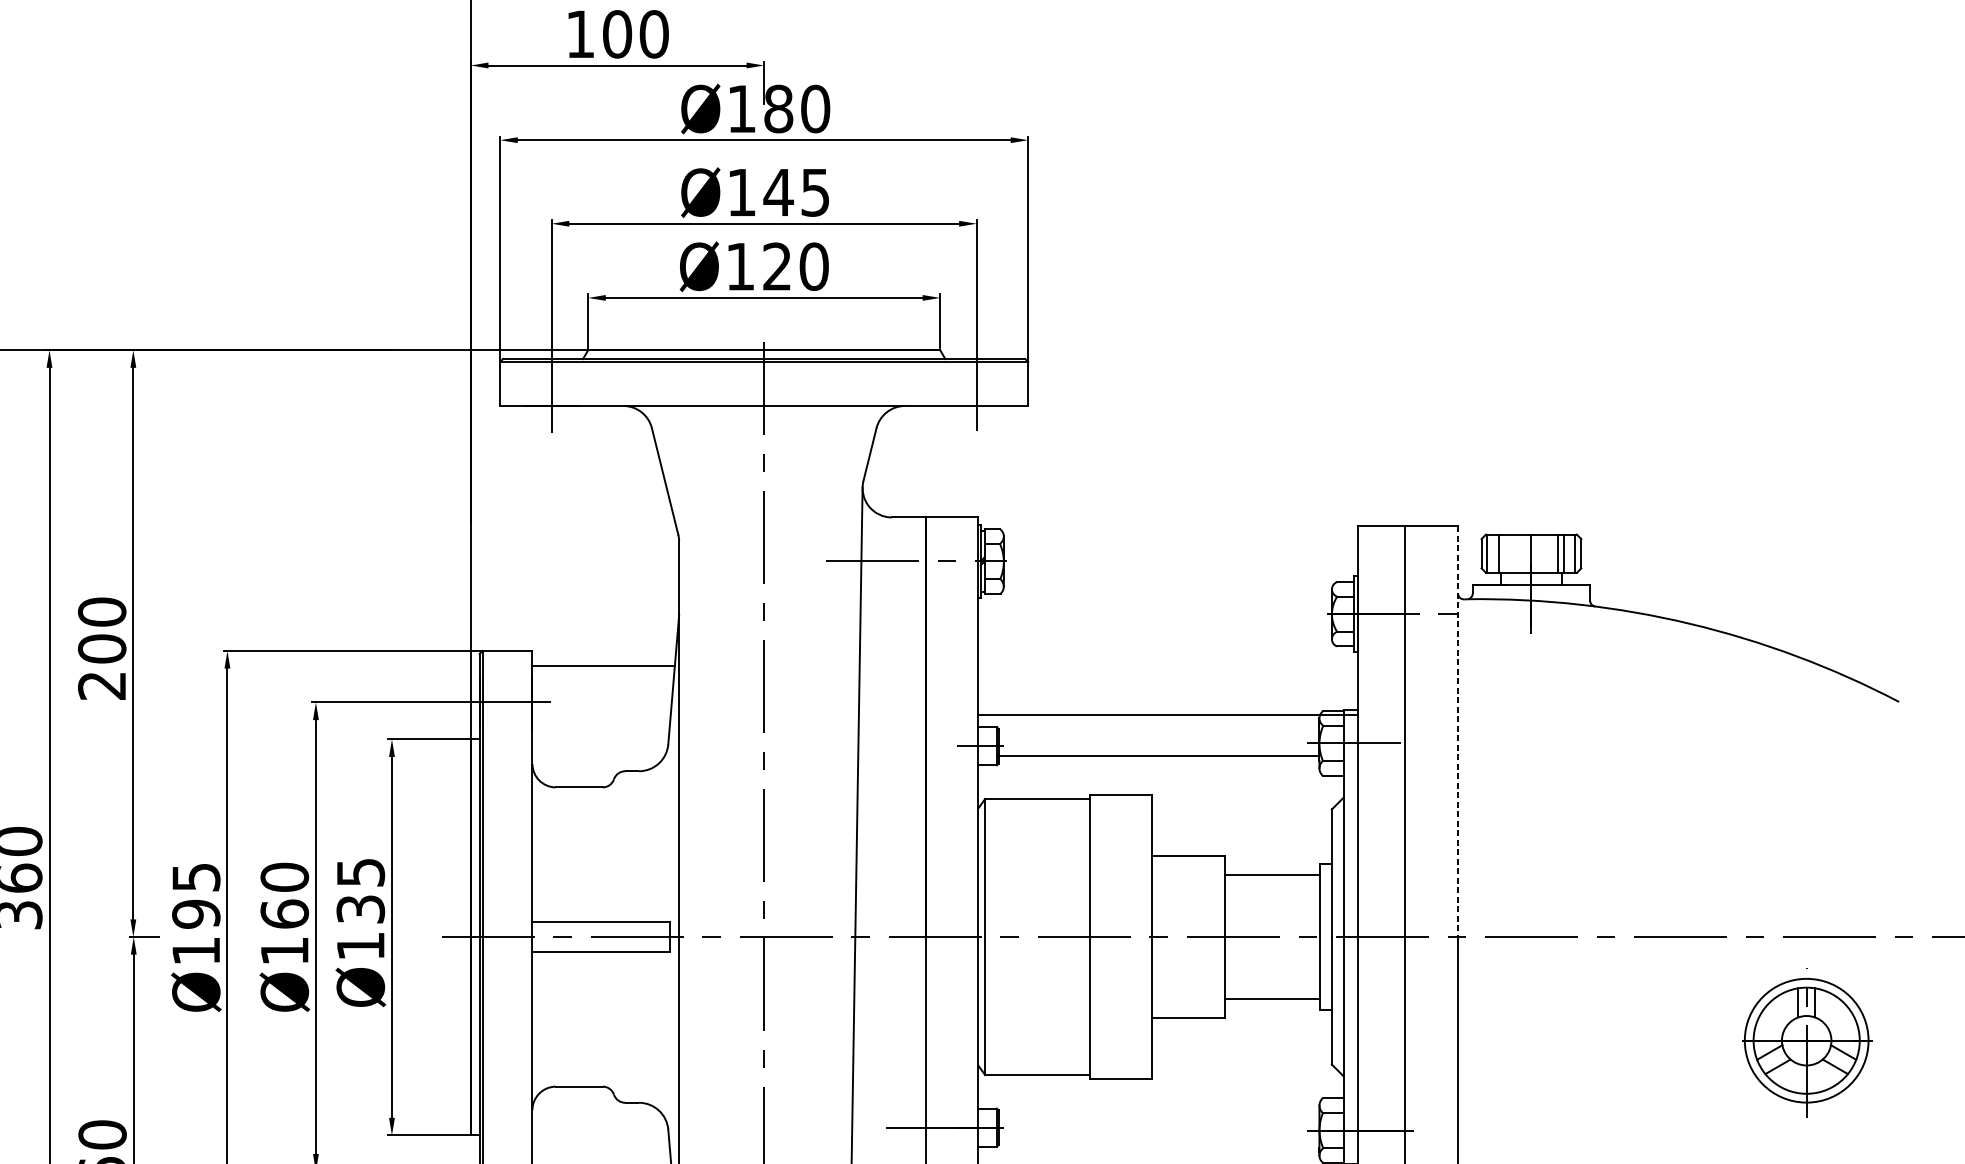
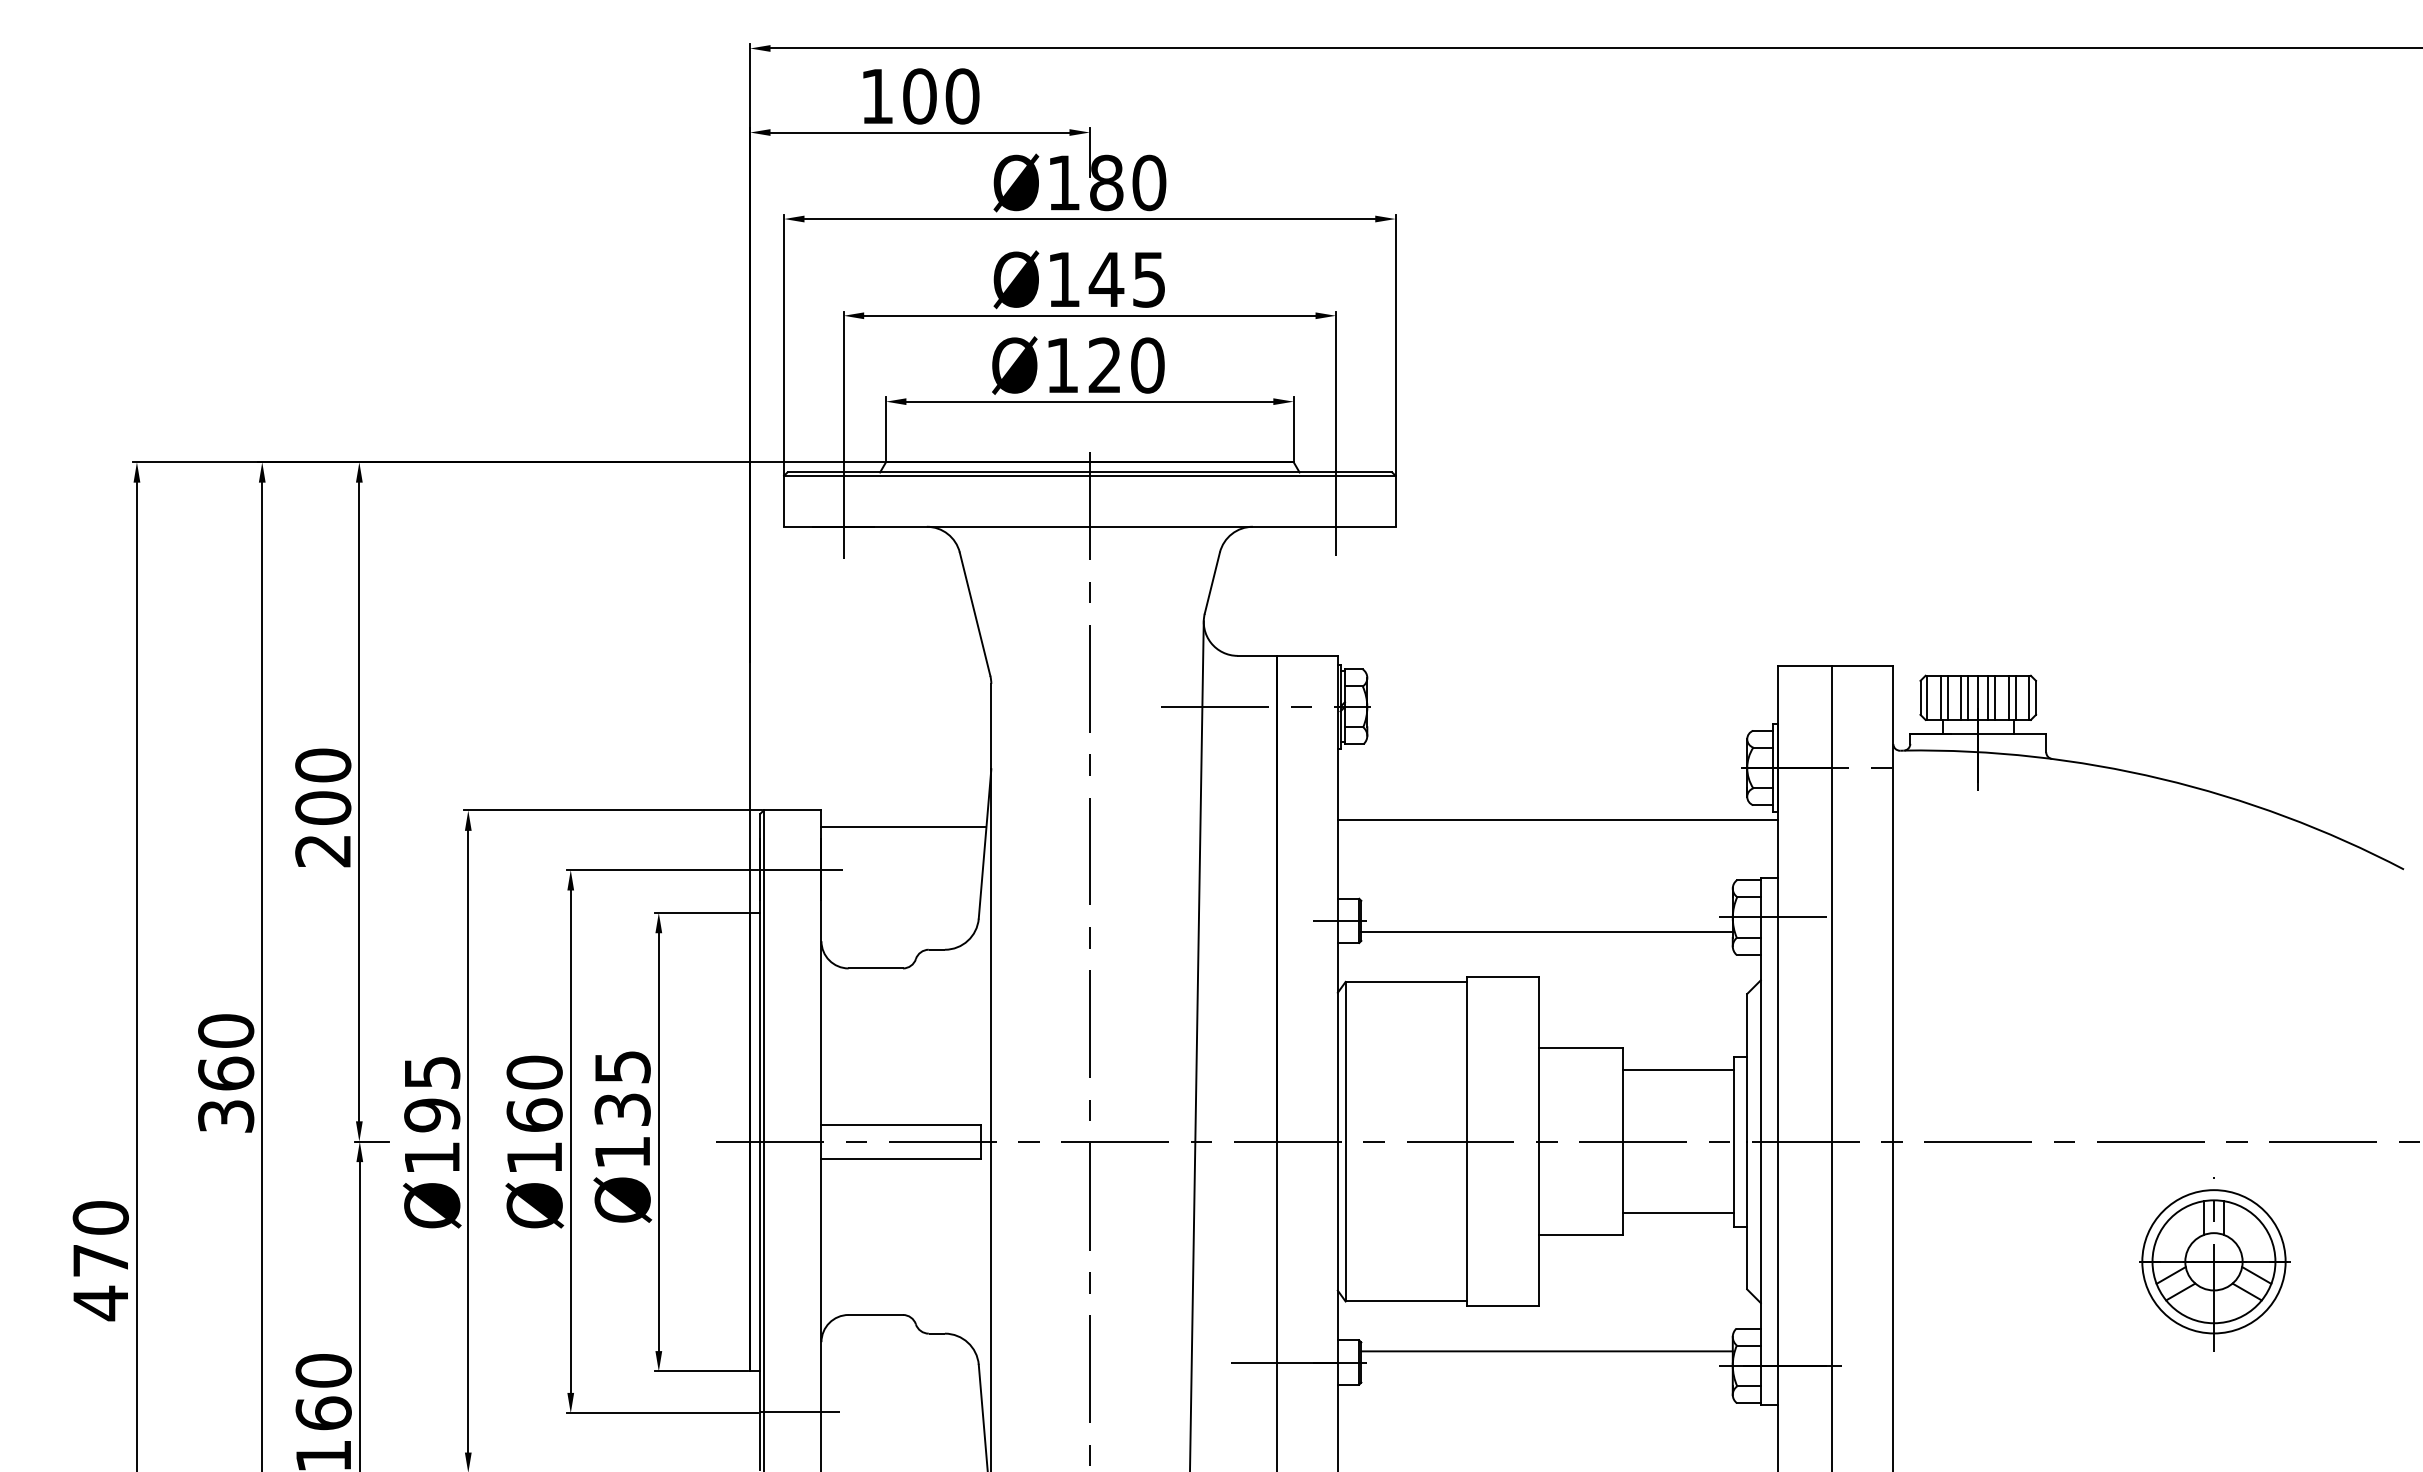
line: (1504, 553) -> (1947, 697), added
line: (1516, 553) -> (1961, 697), added
line: (1523, 553) -> (1968, 697), added
line: (1540, 553) -> (1988, 697), added
line: (1546, 553) -> (1995, 697), added
line: (1168, 715) -> (1557, 820), moved
line: (1458, 731) -> (1893, 903), dashed -> solid
part: (1807, 1043) -> (2214, 1264), moved
line: (1158, 1118) -> (1546, 1351), added

